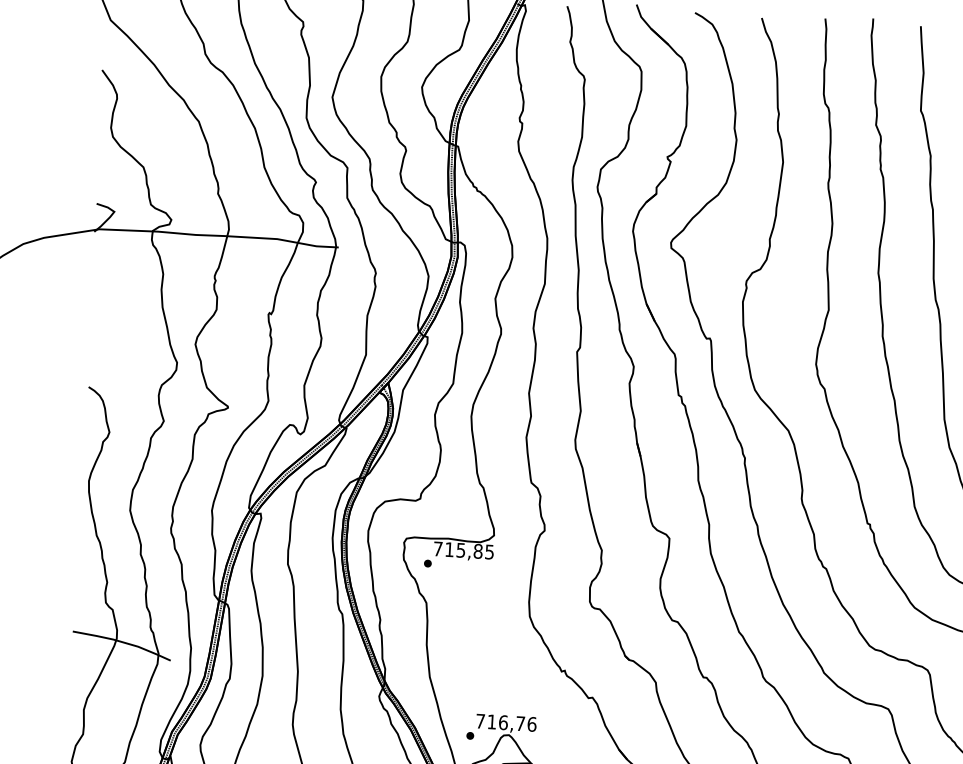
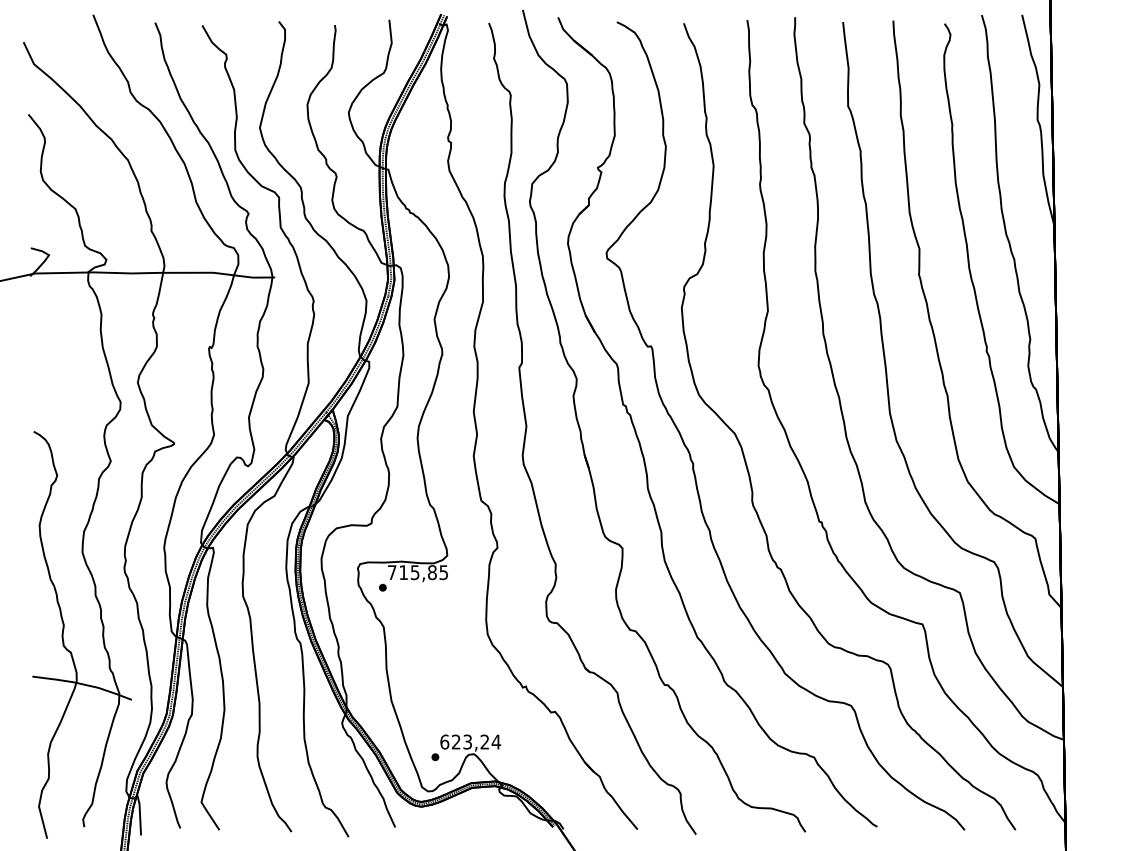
text: (506, 722) -> (470, 741), 716,76 -> 623,24

